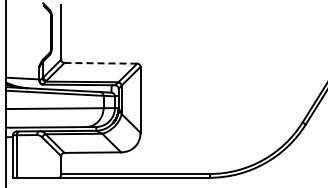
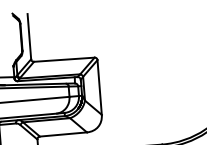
line: (101, 63) -> (64, 59), dashed -> solid

